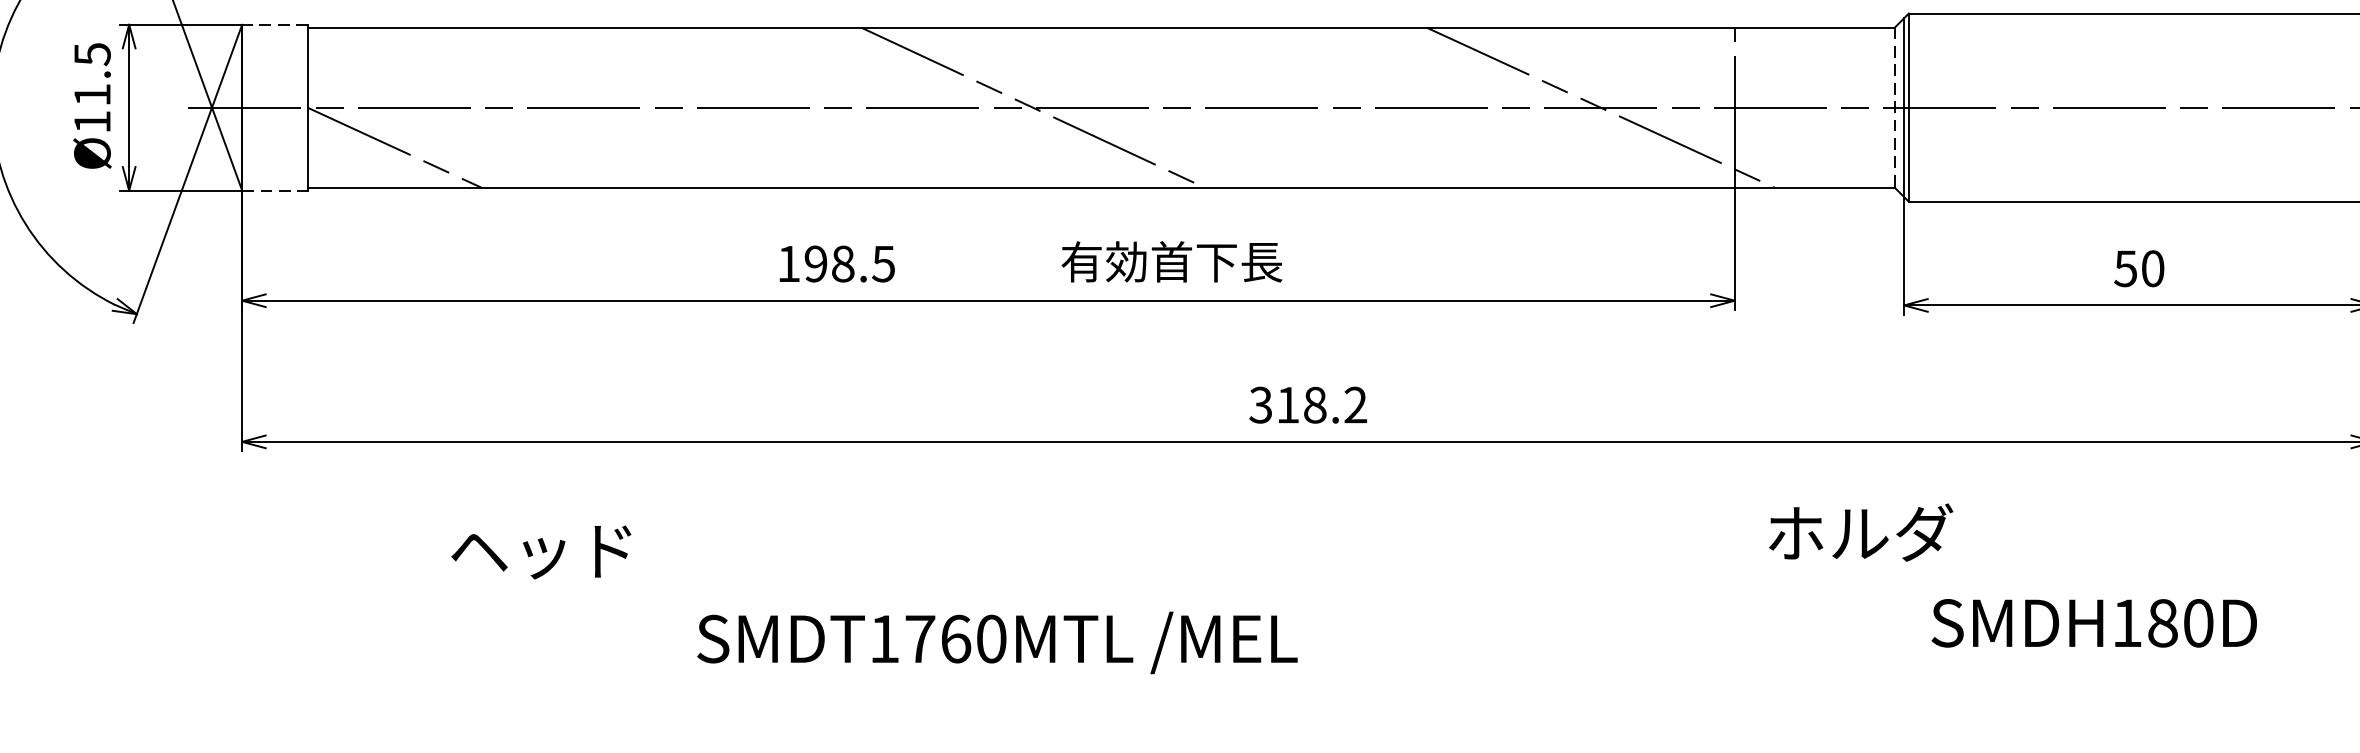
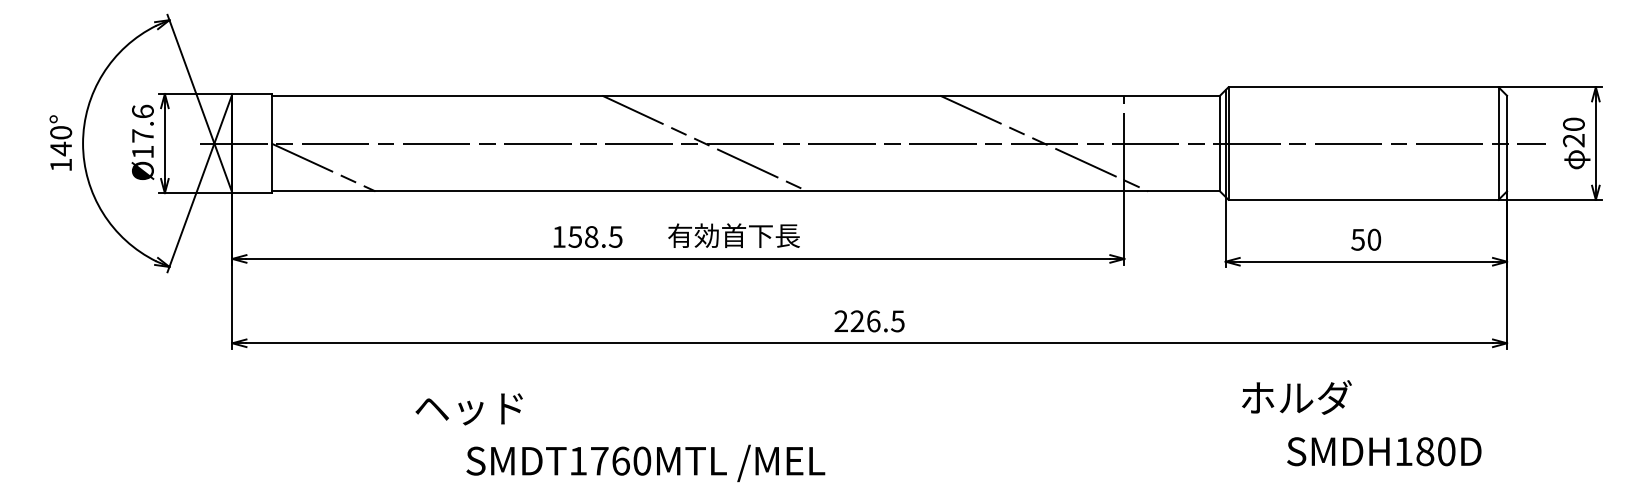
line: (275, 25) -> (252, 94), dashed -> solid
text: (91, 74) -> (142, 123), Ø11.5 -> Ø17.6
line: (1895, 107) -> (1220, 143), dashed -> solid
line: (275, 191) -> (252, 193), dashed -> solid
text: (1170, 261) -> (733, 235), moved
text: (814, 263) -> (574, 236), 198.5 -> 158.5
text: (1308, 405) -> (869, 321), 318.2 -> 226.5
text: (1860, 532) -> (1296, 397), moved
text: (540, 552) -> (468, 409), moved
text: (2094, 622) -> (1384, 451), moved
text: (996, 643) -> (645, 463), moved

